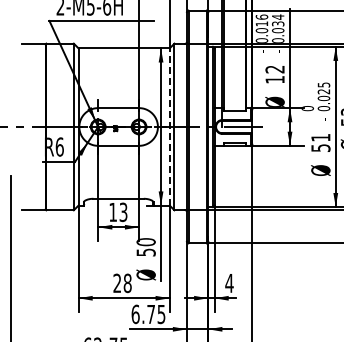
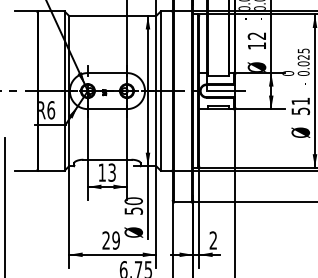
line: (169, 126) -> (156, 90), dashed -> solid
text: (229, 282) -> (213, 239), 4 -> 2
text: (127, 283) -> (115, 240), 28 -> 29

